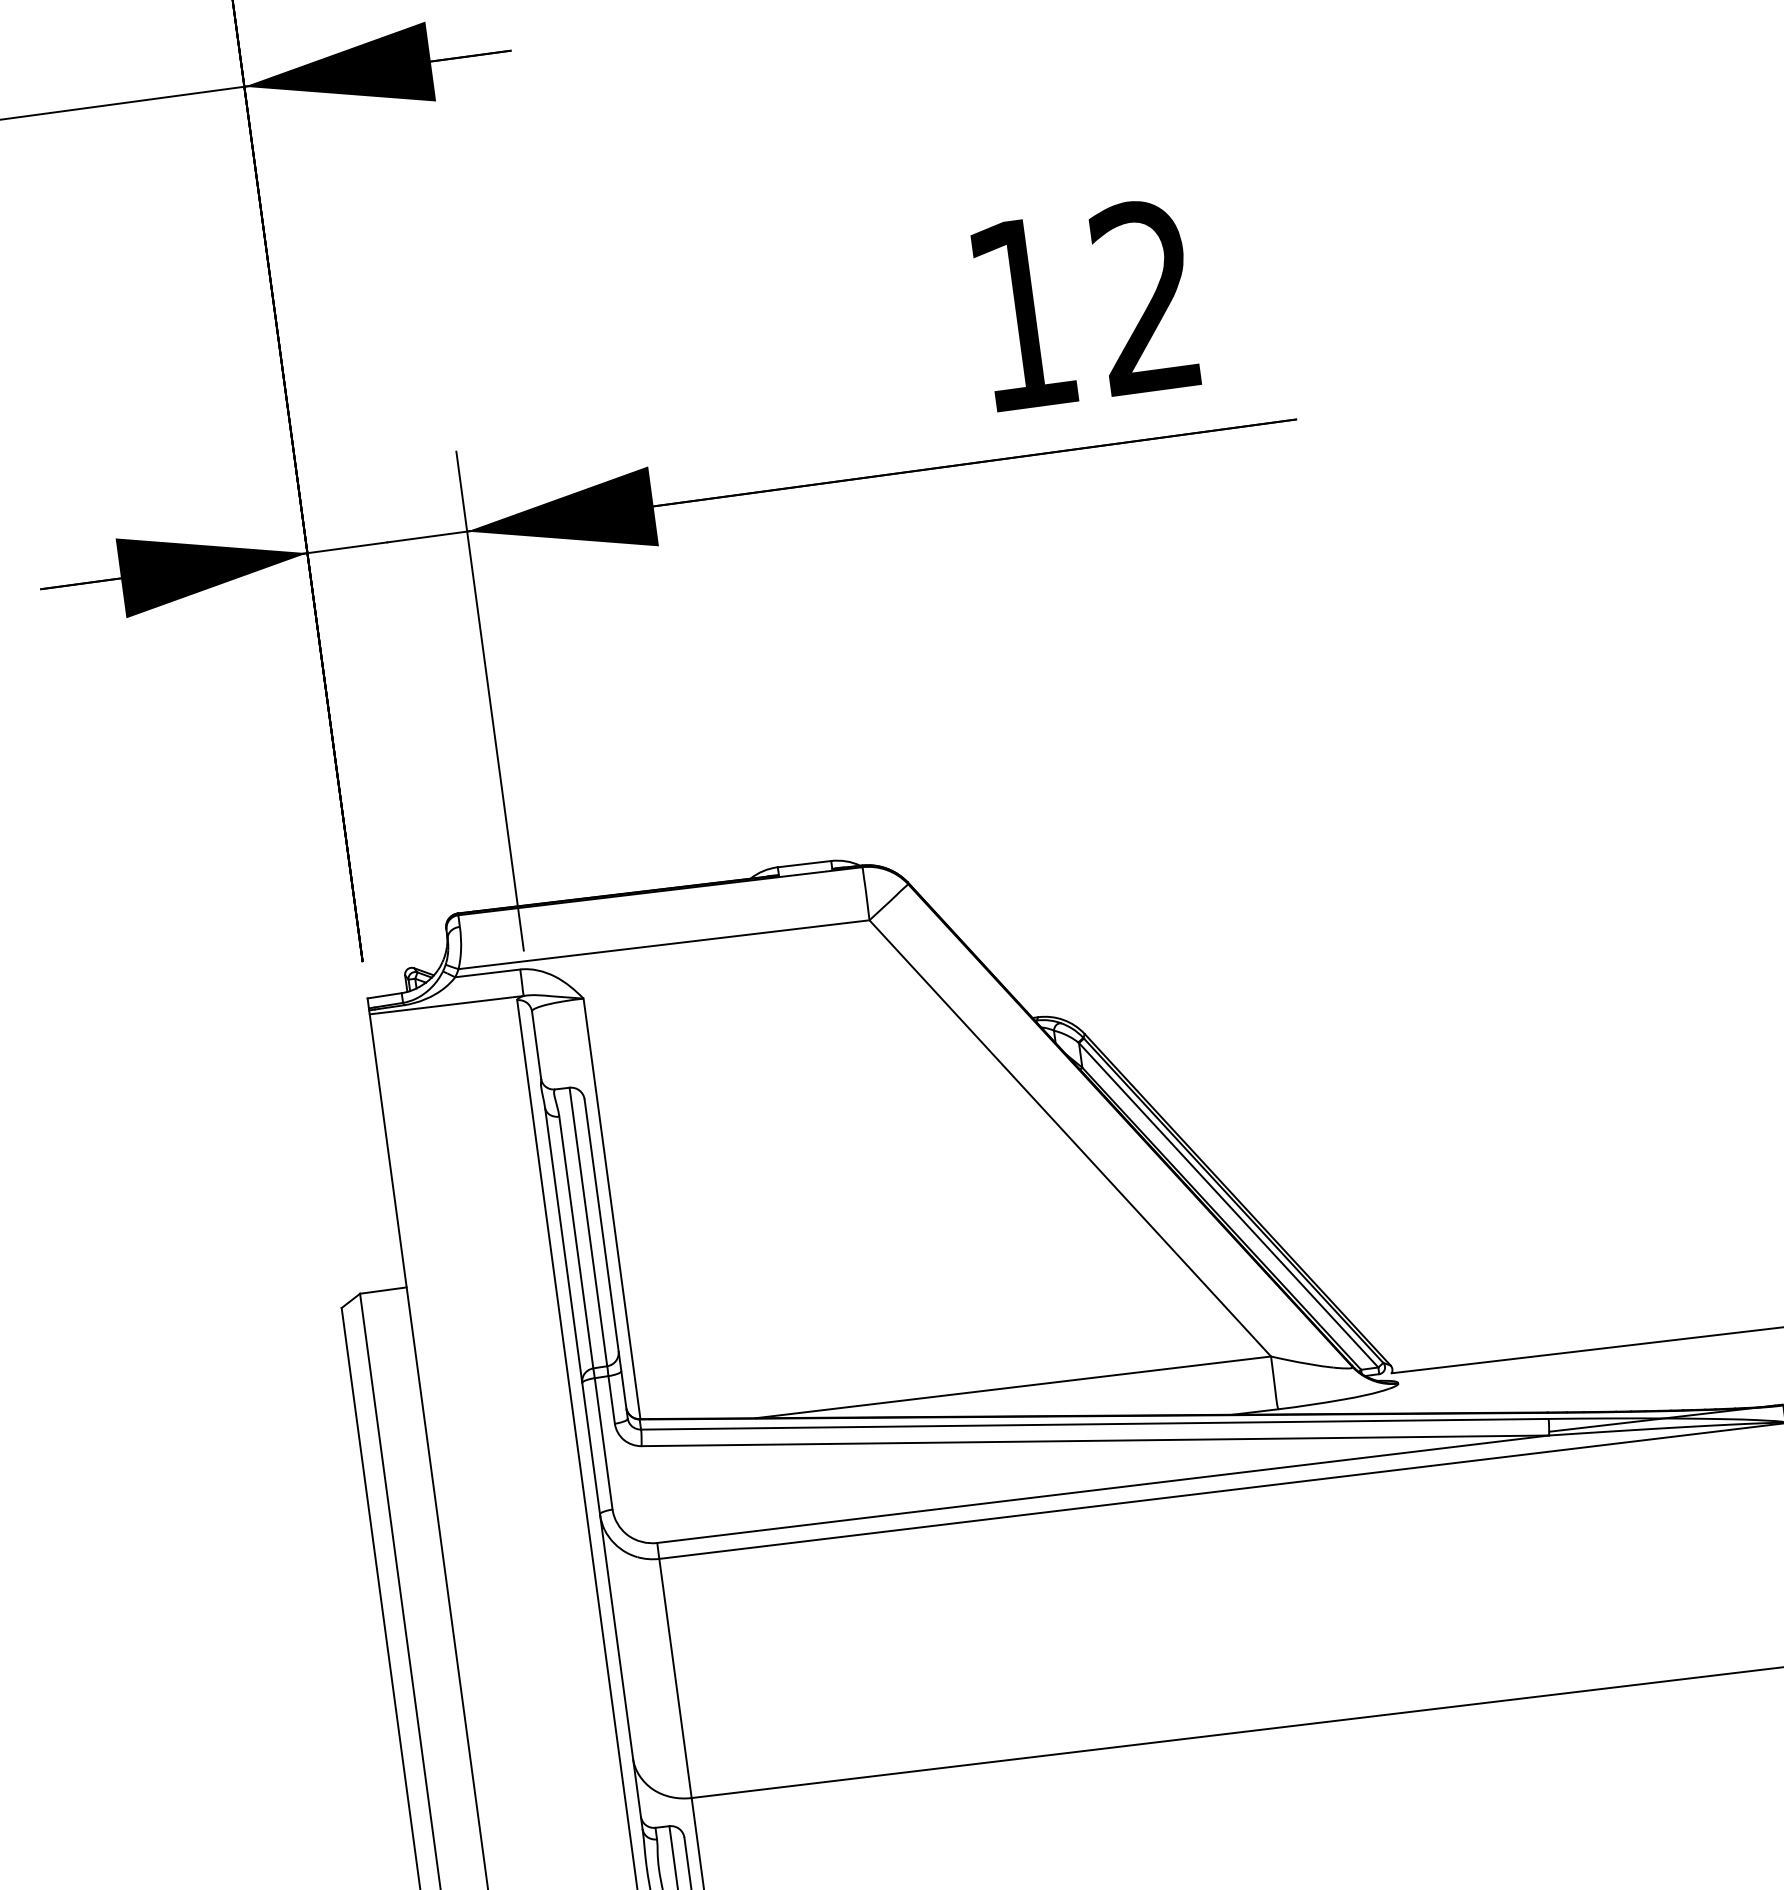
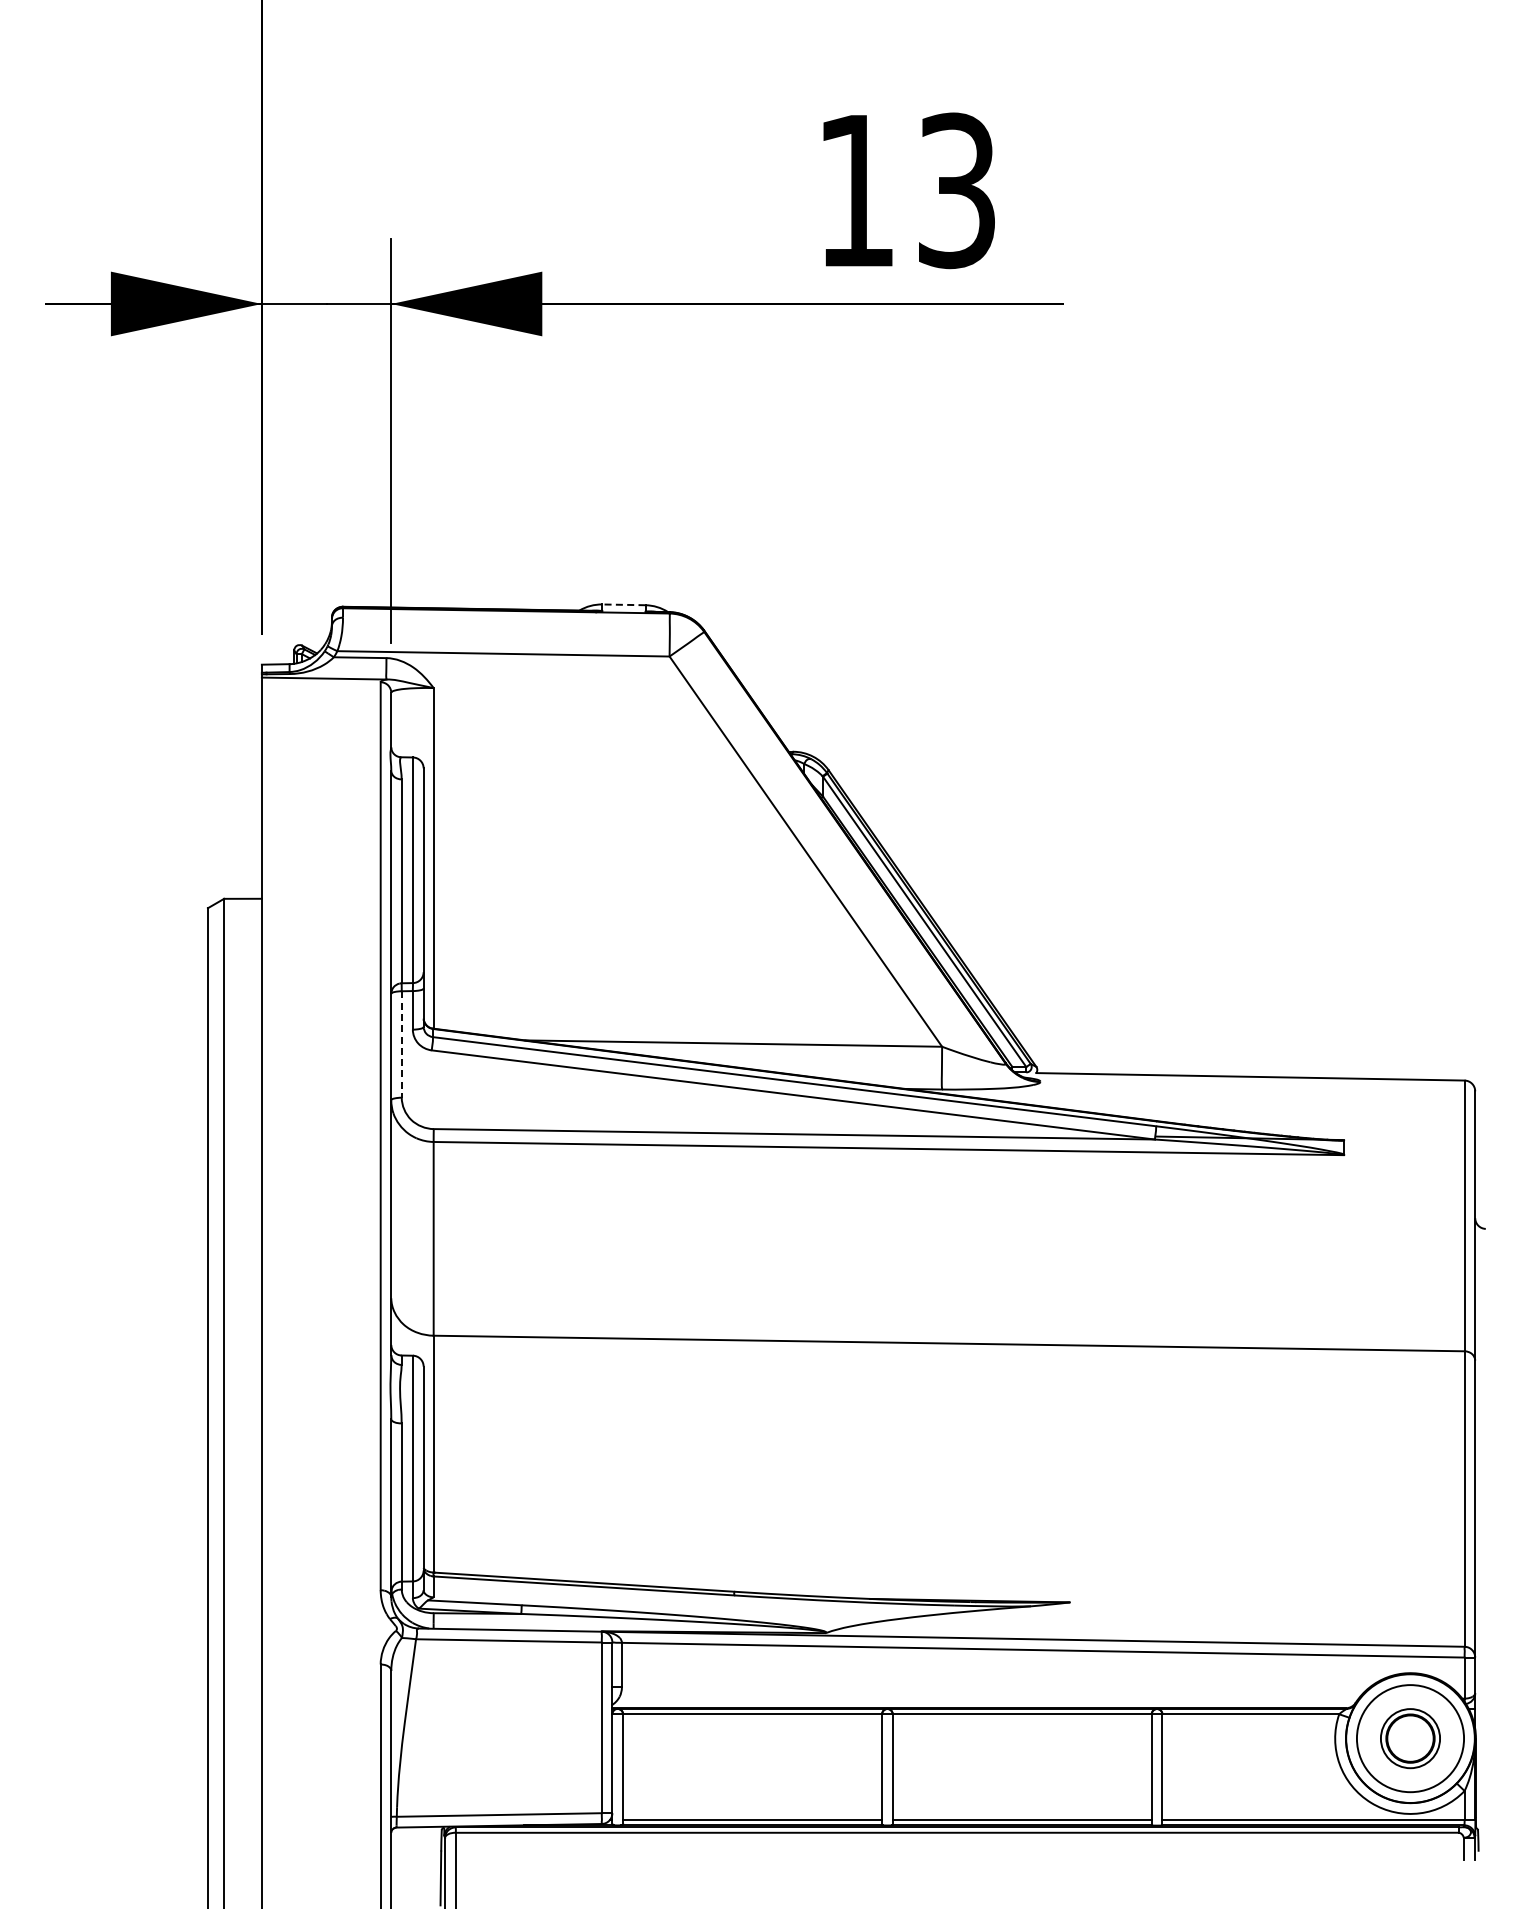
text: (1145, 297) -> (956, 190), 12 -> 13
line: (803, 863) -> (623, 604), solid -> dashed
line: (603, 1443) -> (401, 1044), solid -> dashed

